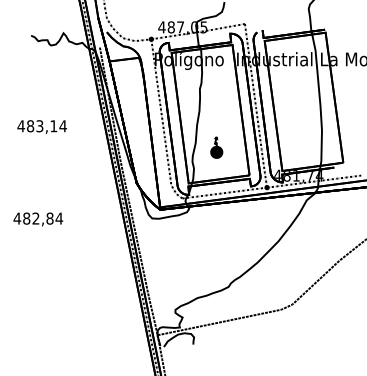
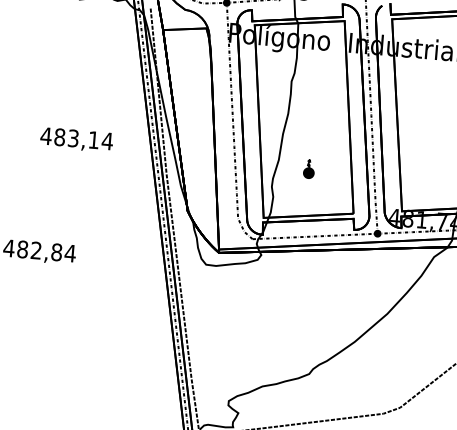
text: (41, 126) -> (75, 139), moved
part: (216, 147) -> (308, 168), size x0.6

